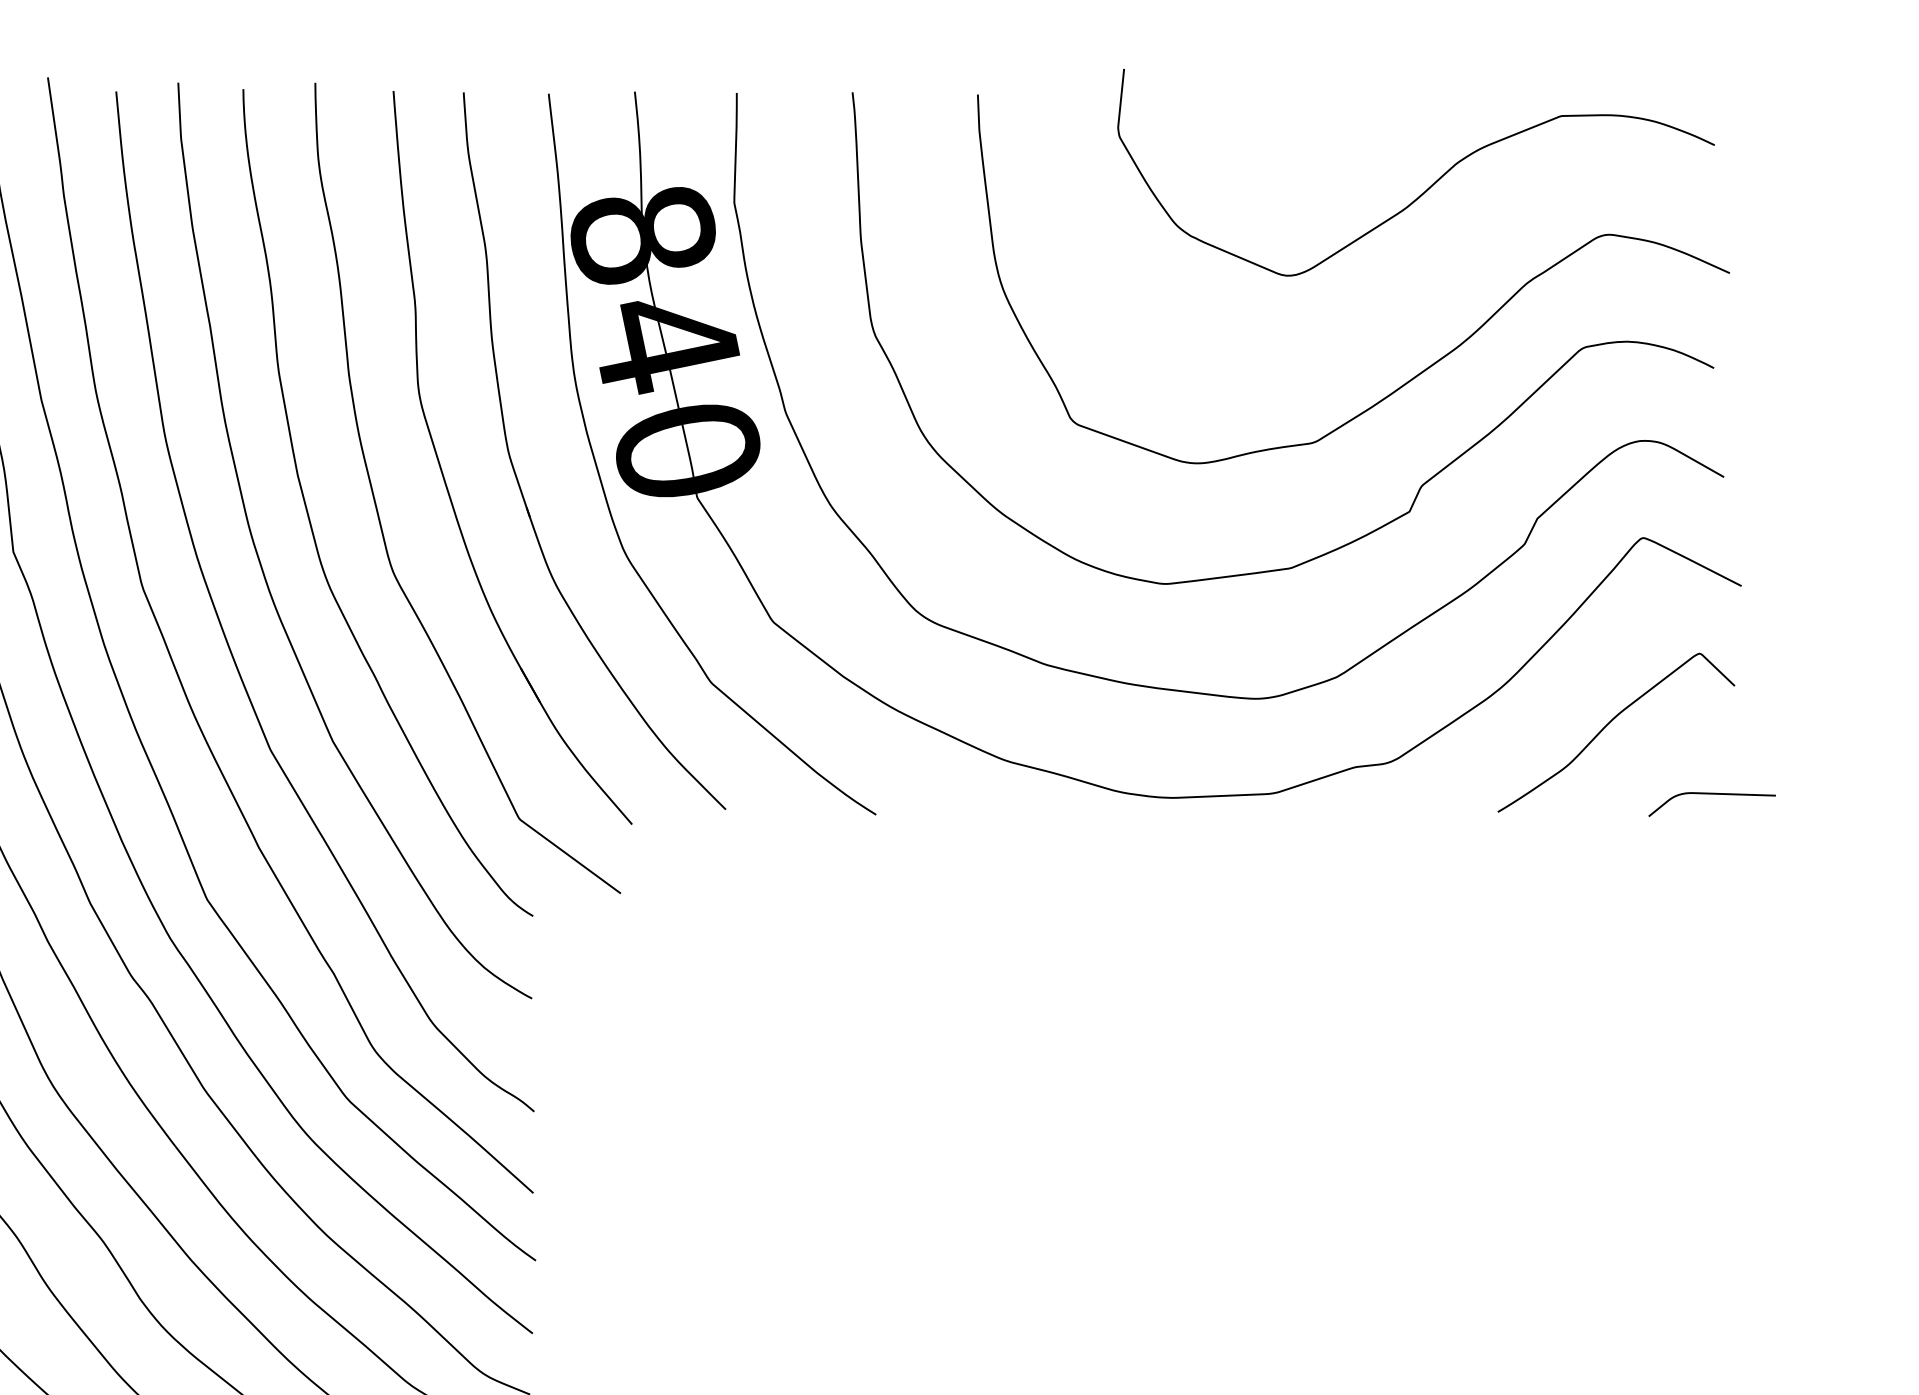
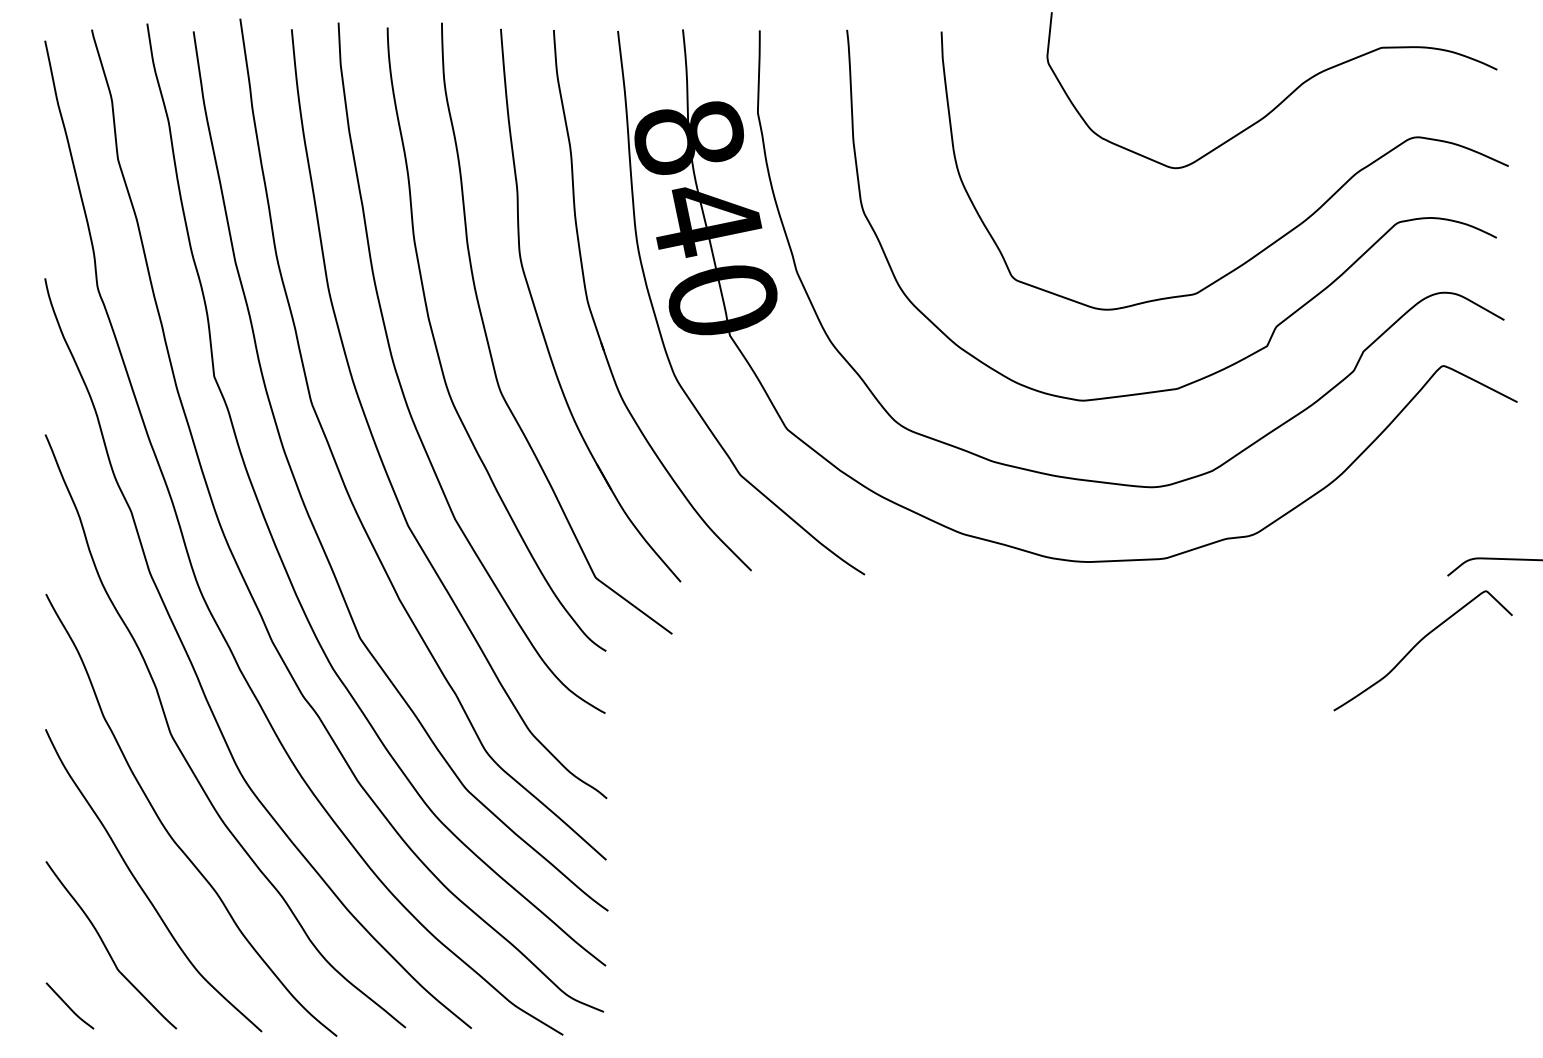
curve: (1608, 725) -> (1417, 645), moved

